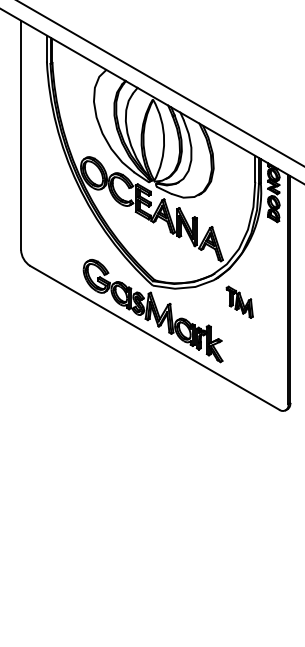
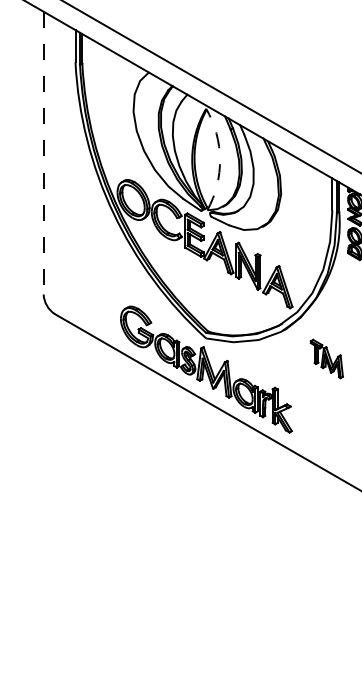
line: (21, 135) -> (44, 153), solid -> dashed
arc: (164, 140) -> (220, 159), solid -> dashed
part: (239, 301) -> (326, 357), moved

